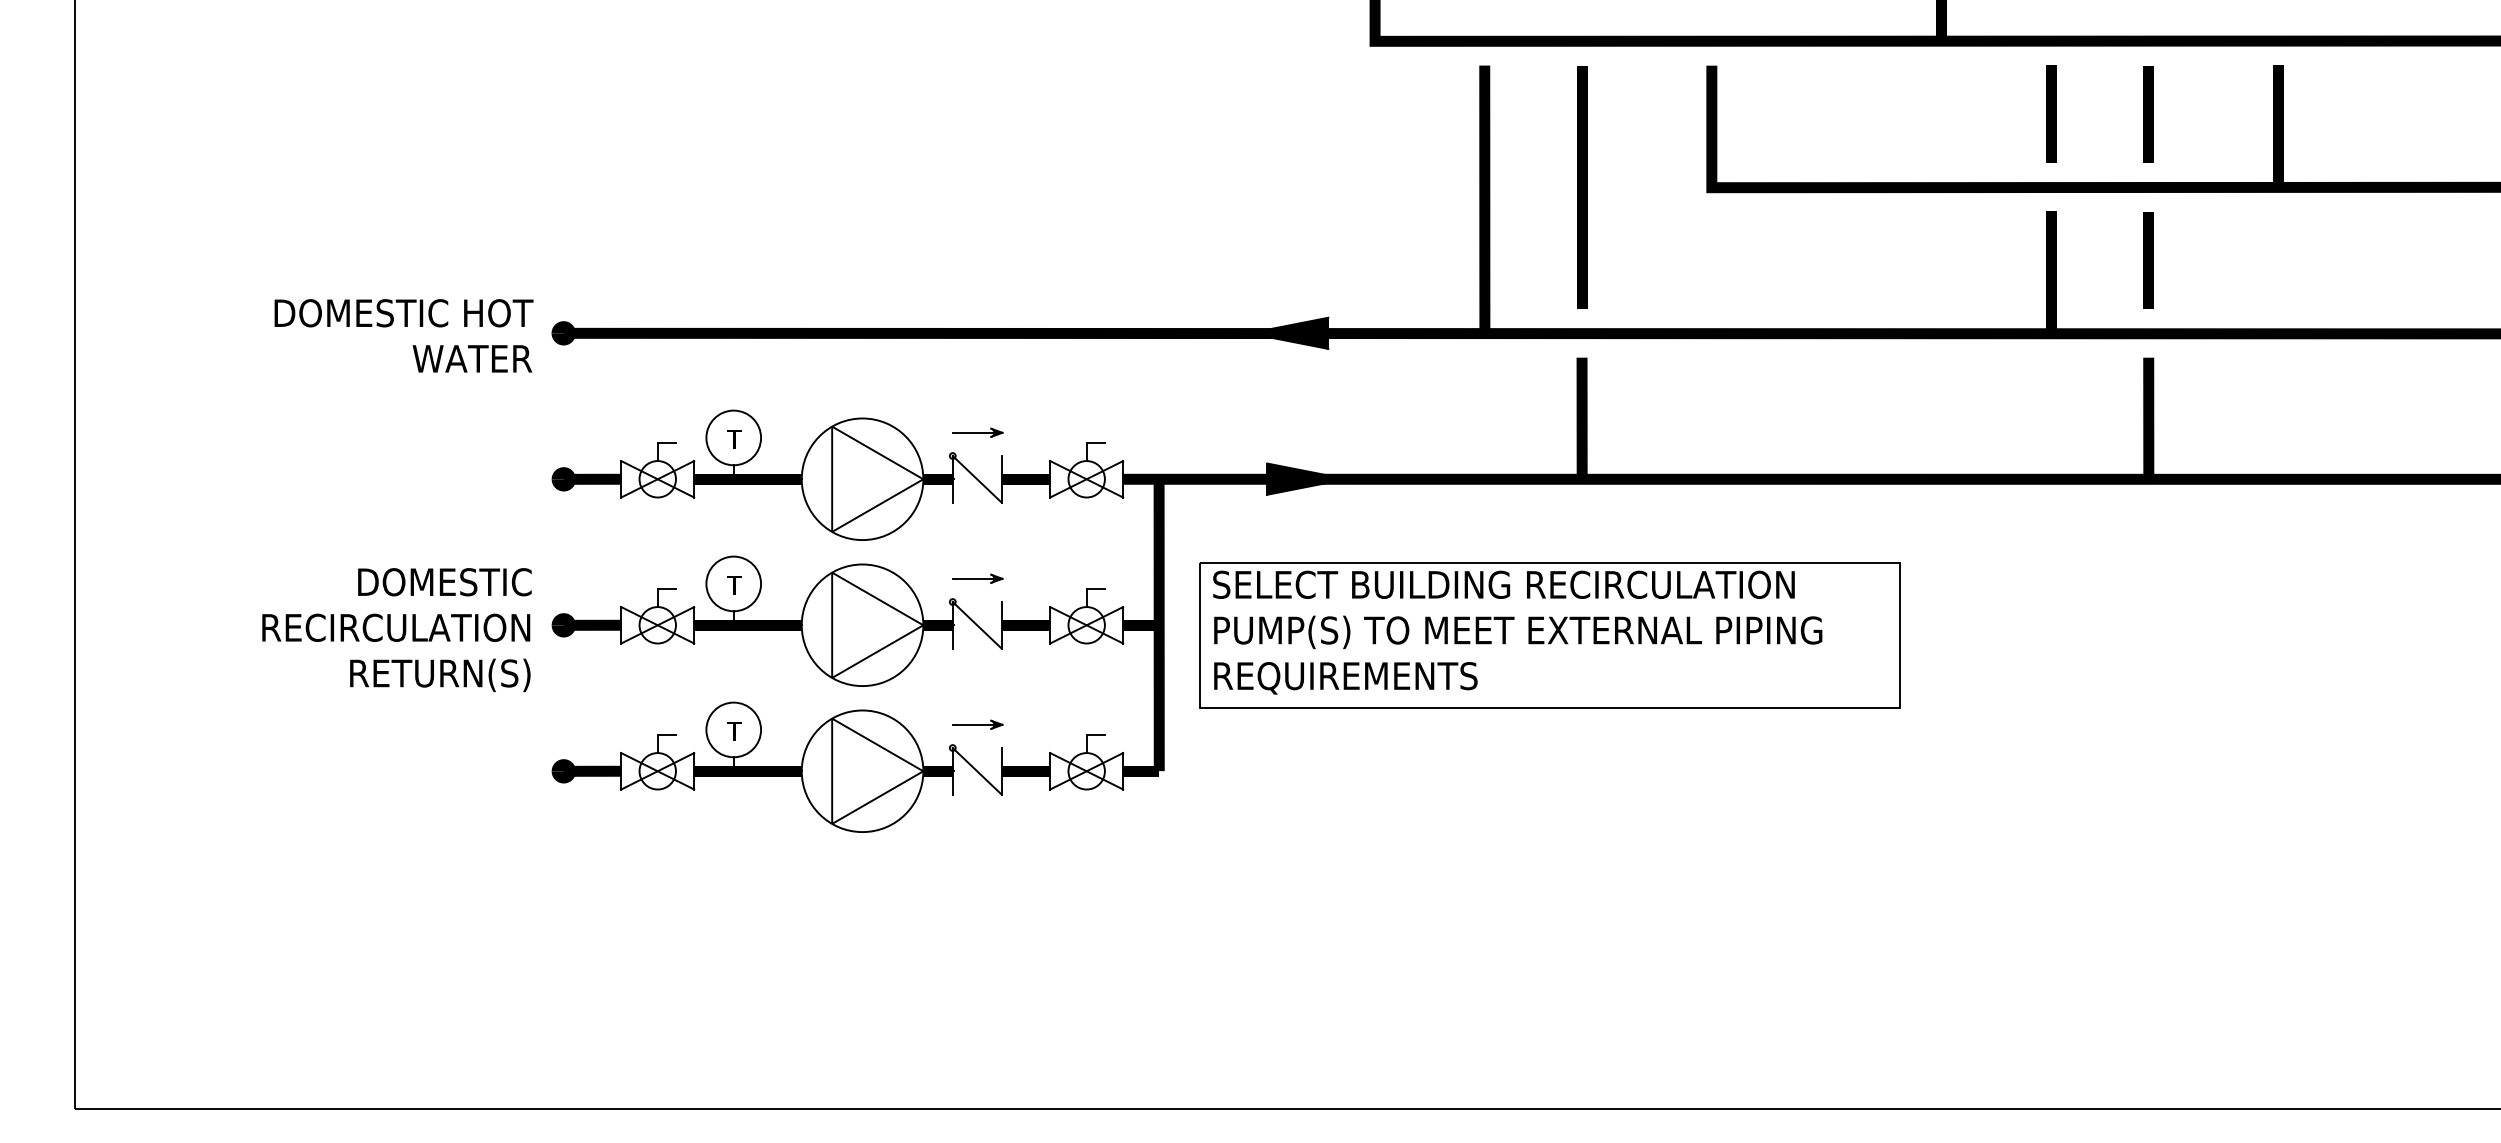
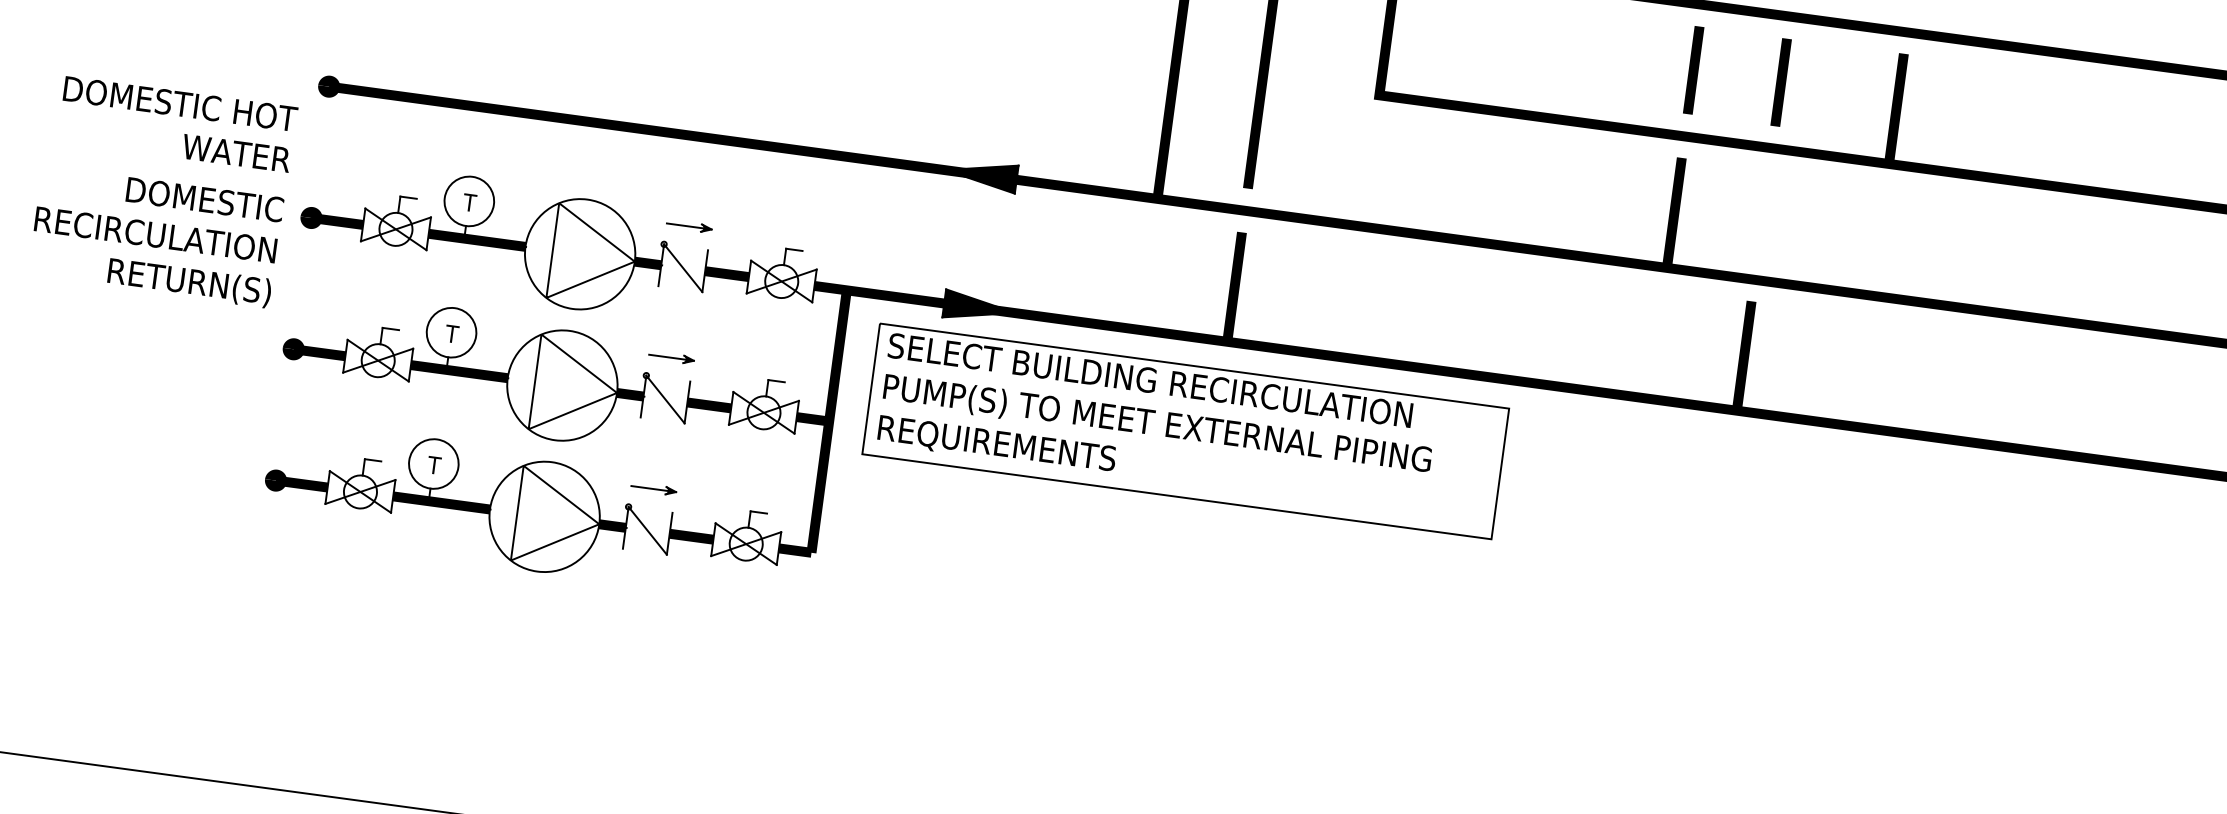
line: (2148, 260) -> (1763, 213), removed
text: (403, 335) -> (177, 124), moved
text: (396, 630) -> (155, 237), moved
part: (1549, 635) -> (1185, 431), moved

